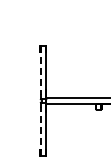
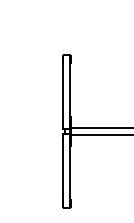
line: (40, 71) -> (62, 90), dashed -> solid
line: (40, 130) -> (62, 172), dashed -> solid

